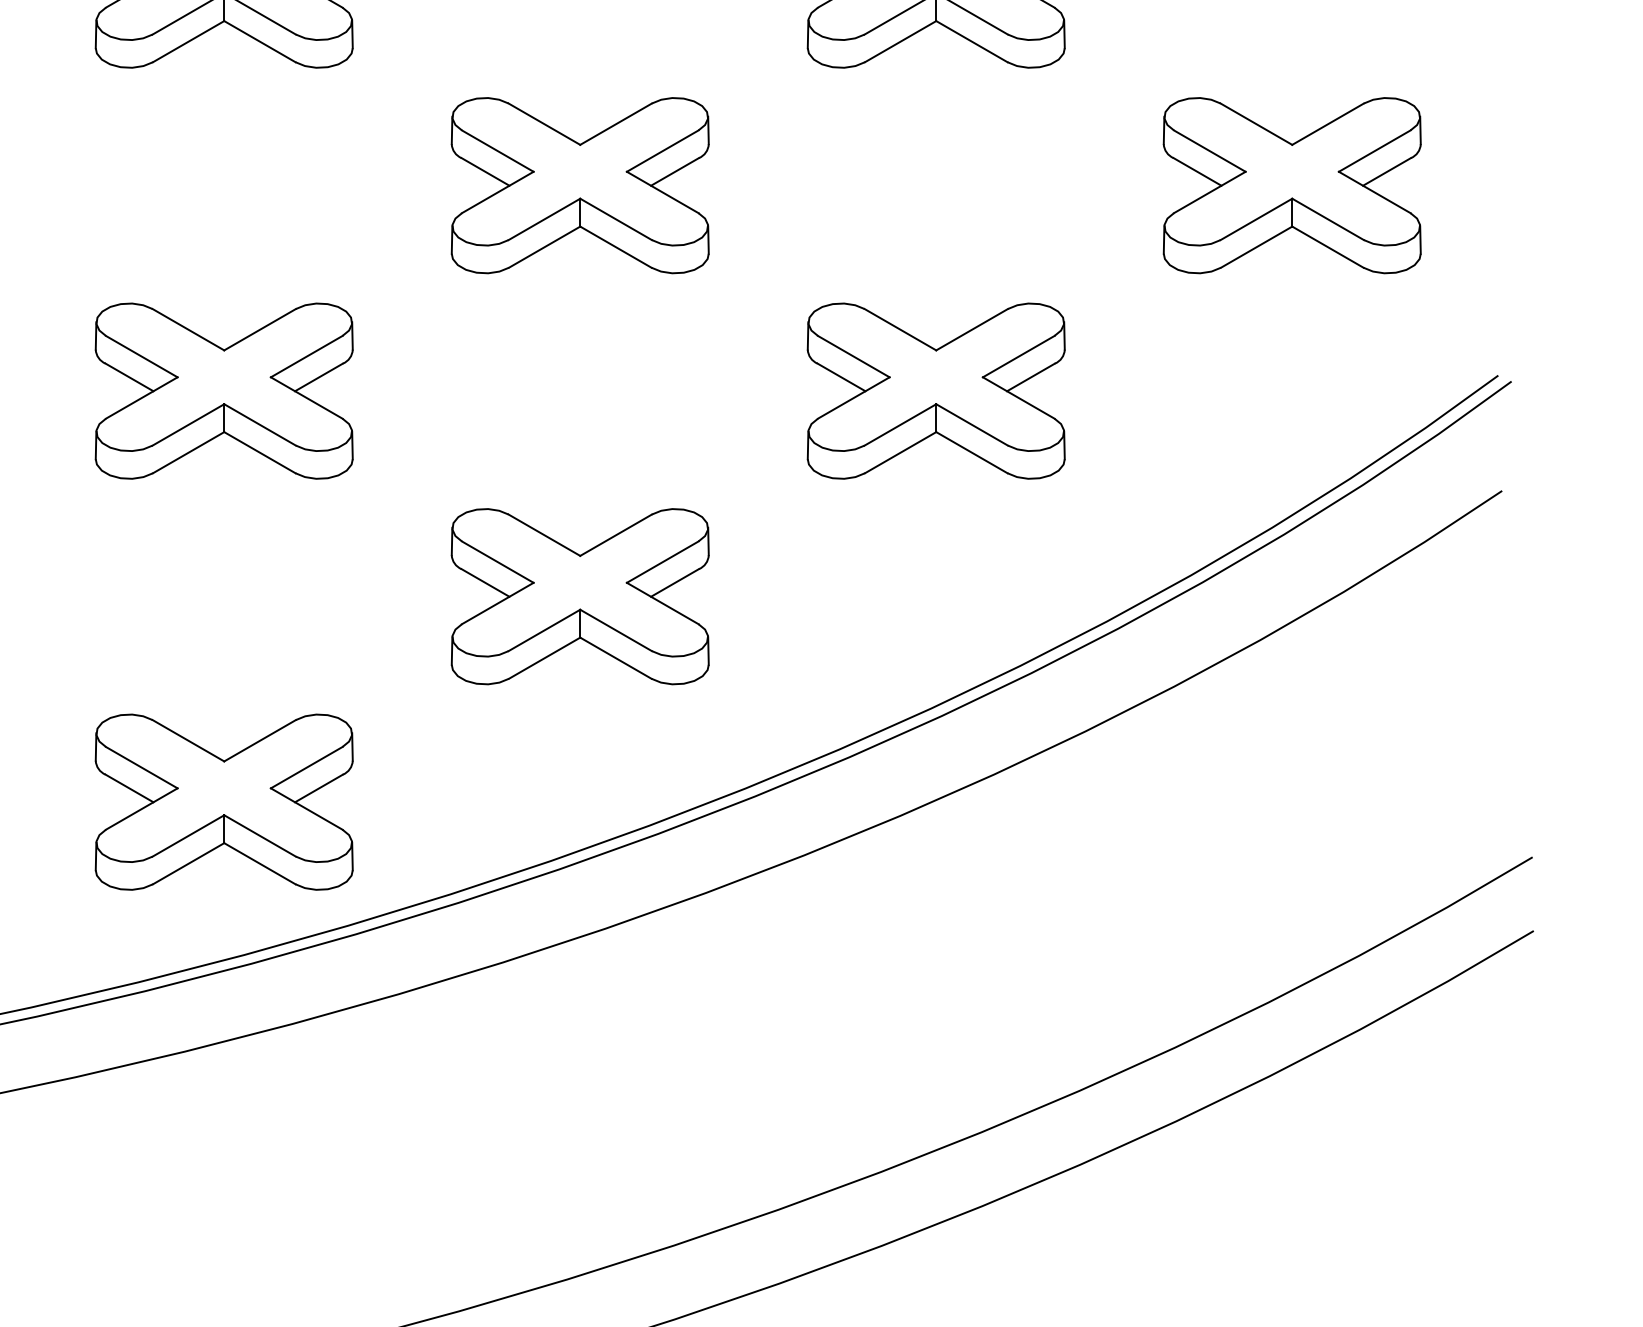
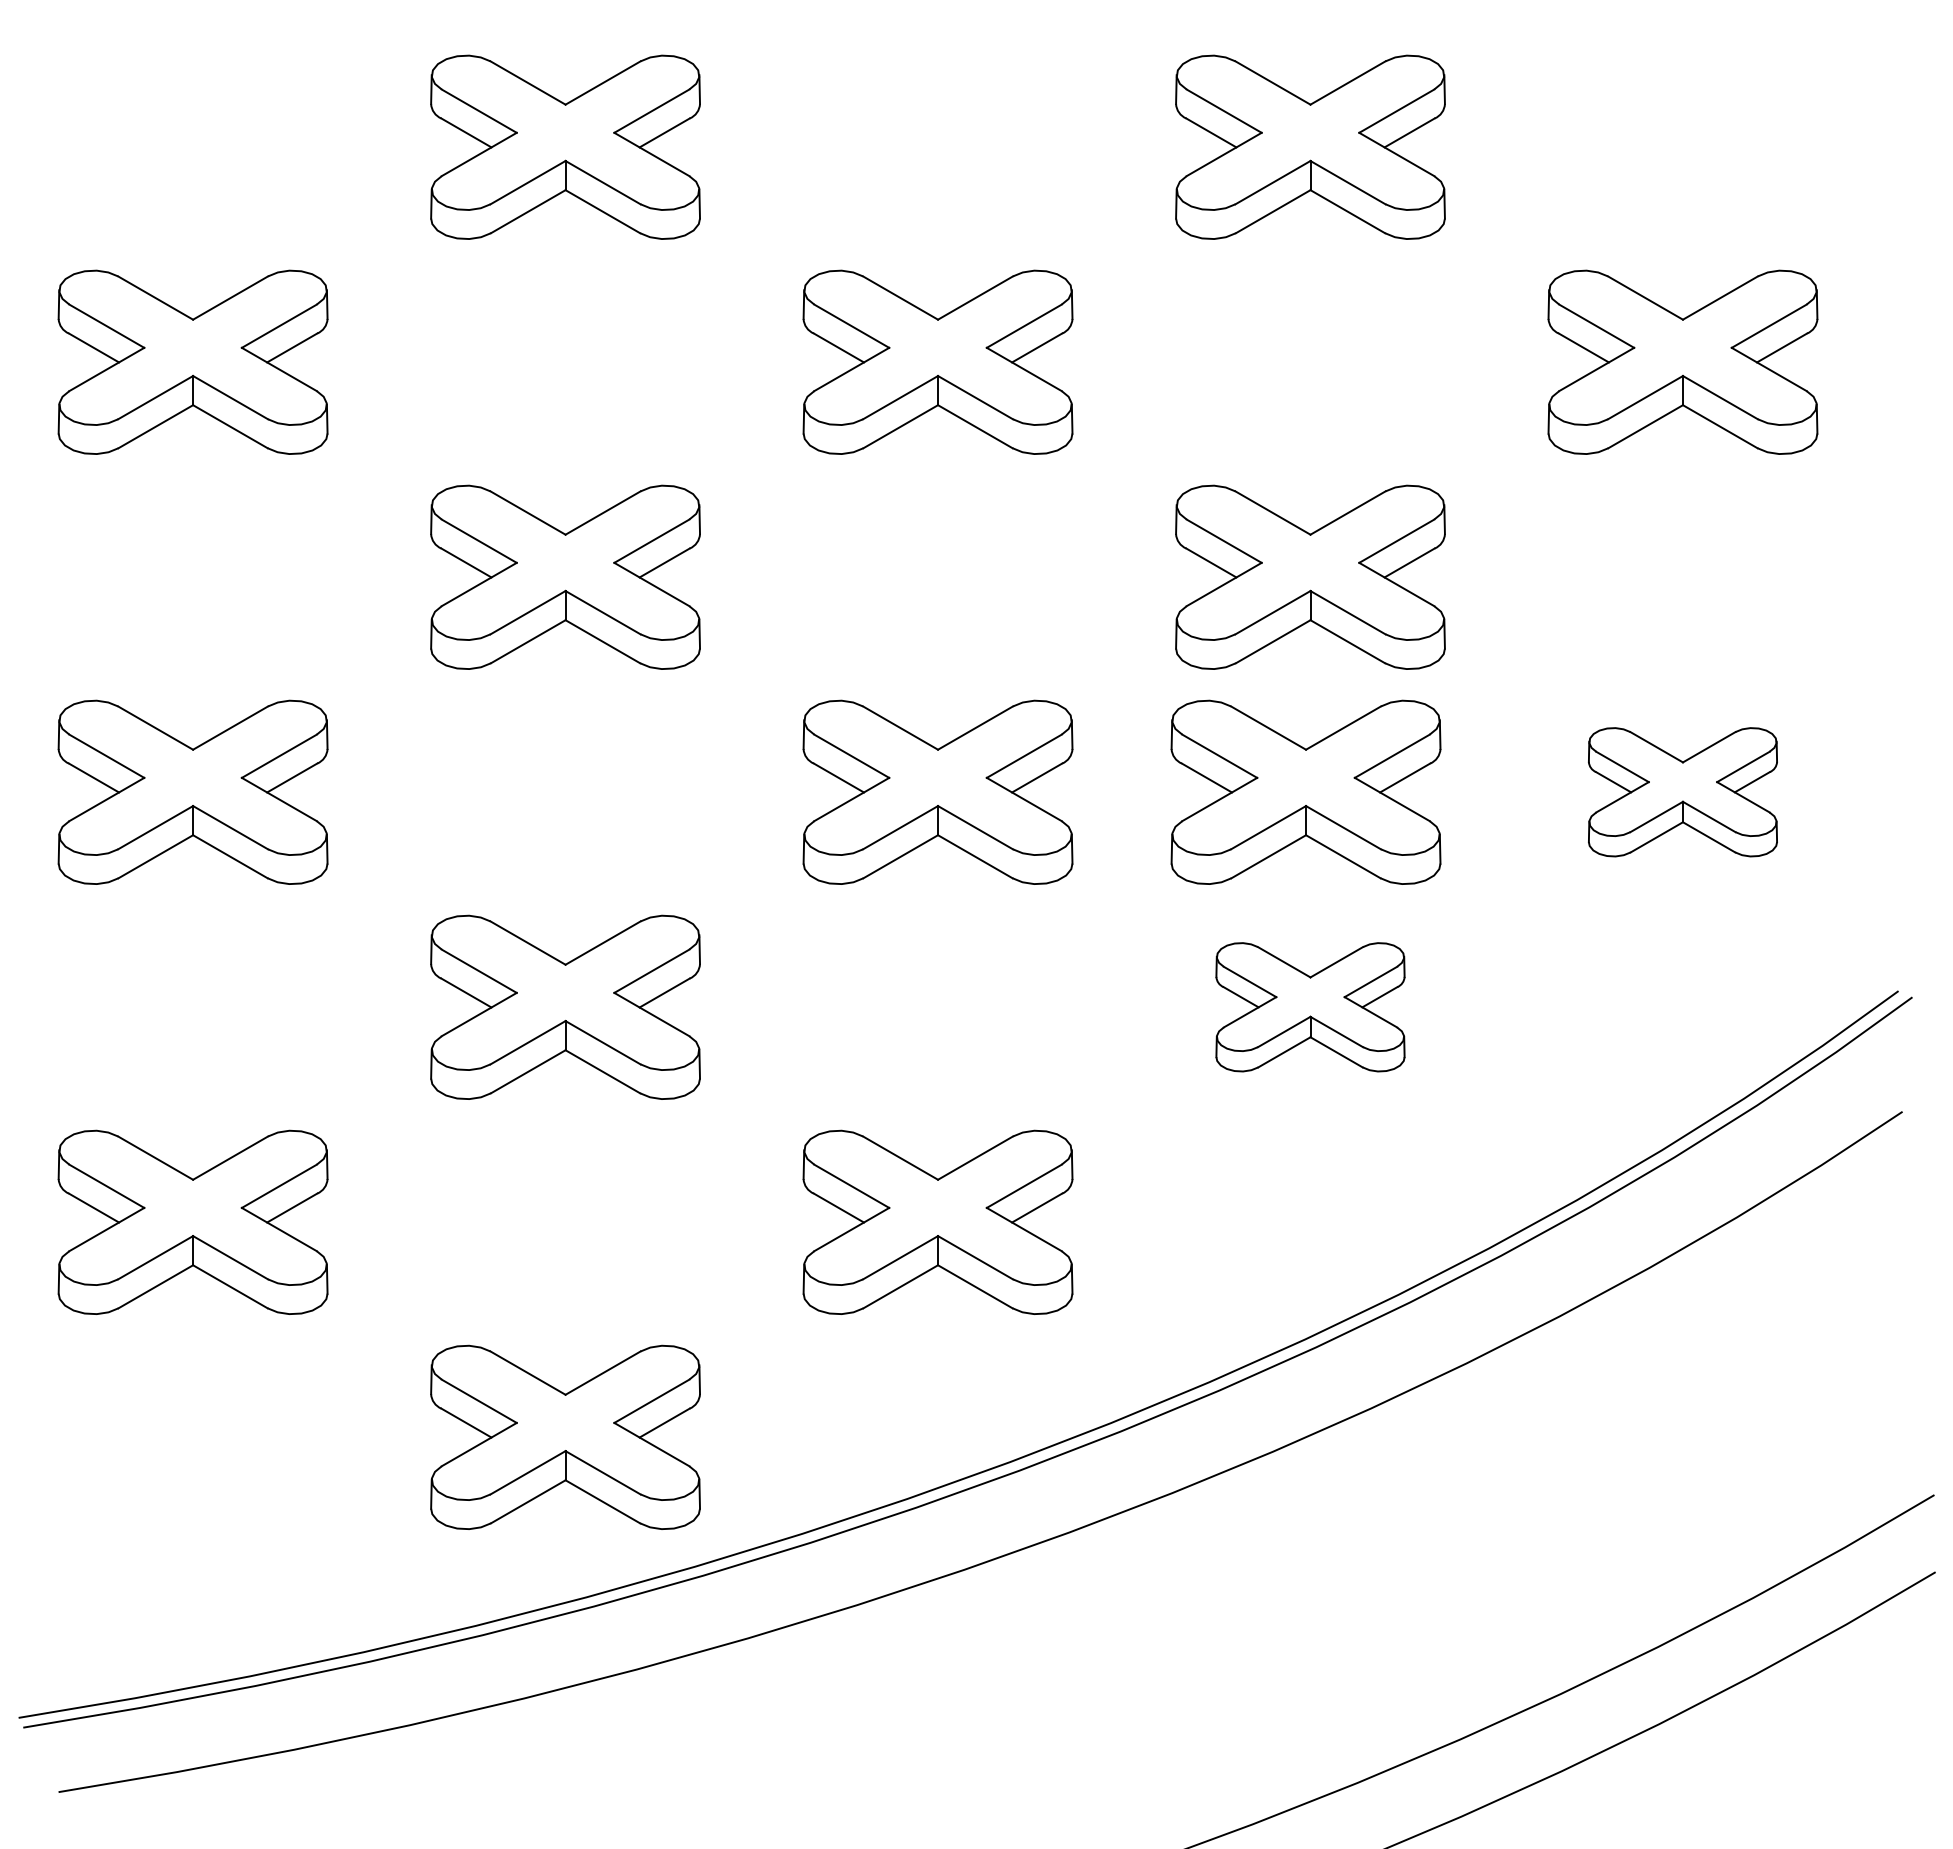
part: (931, 184) -> (1305, 791), added
part: (1291, 184) -> (1682, 791), size x0.7
part: (936, 390) -> (1310, 1006), size x0.7

